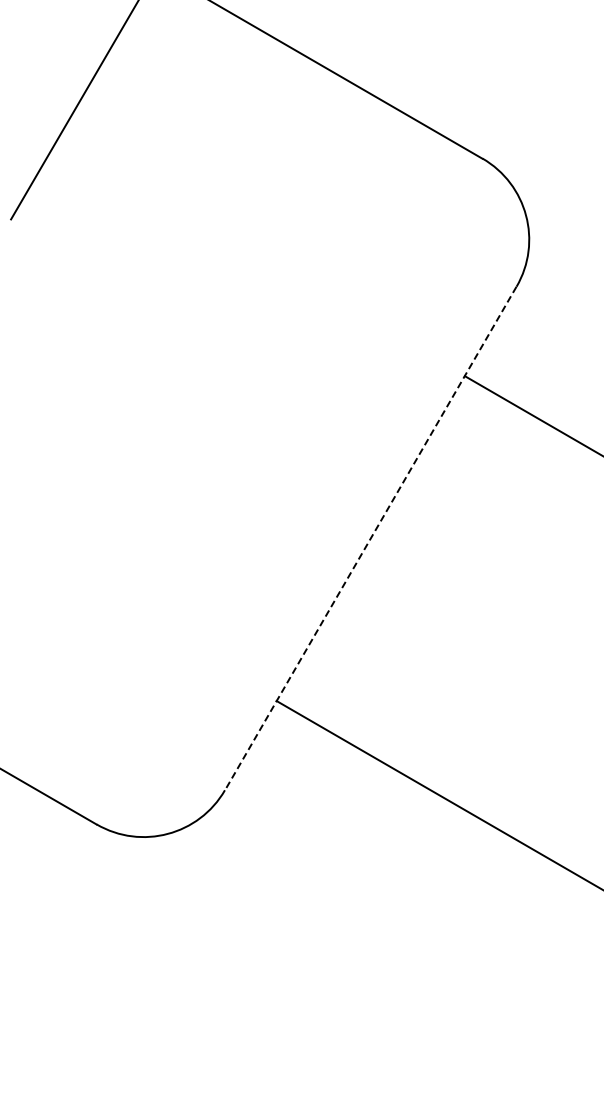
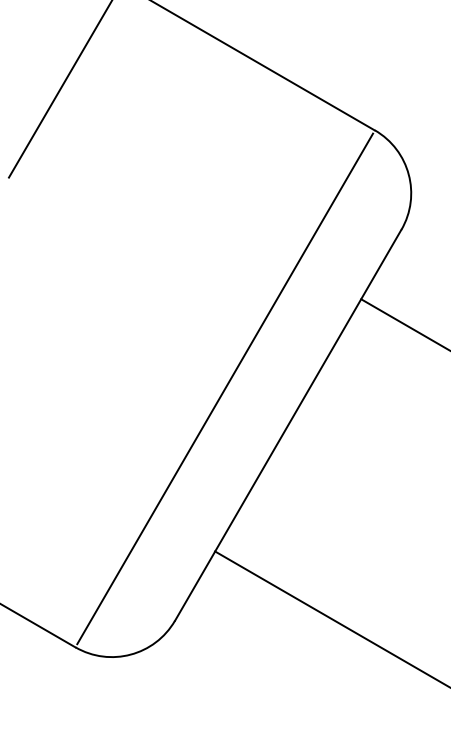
line: (289, 491) -> (225, 388), added
line: (370, 538) -> (287, 425), dashed -> solid

